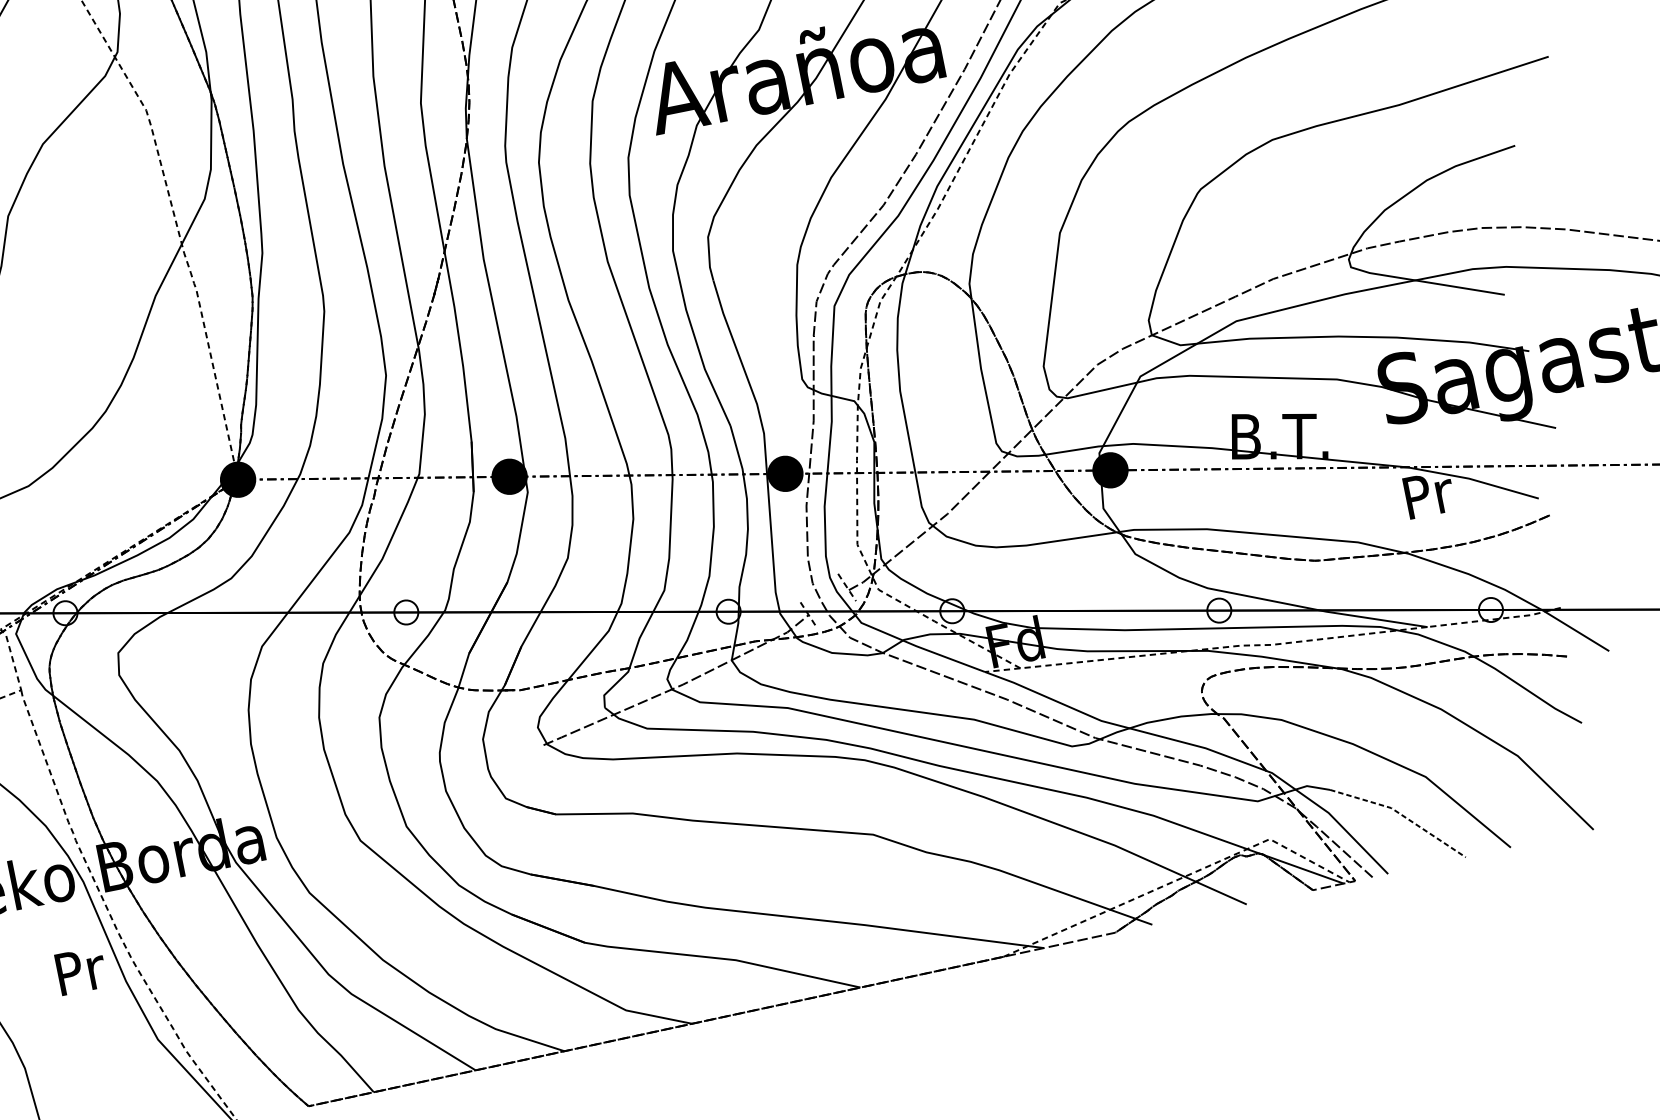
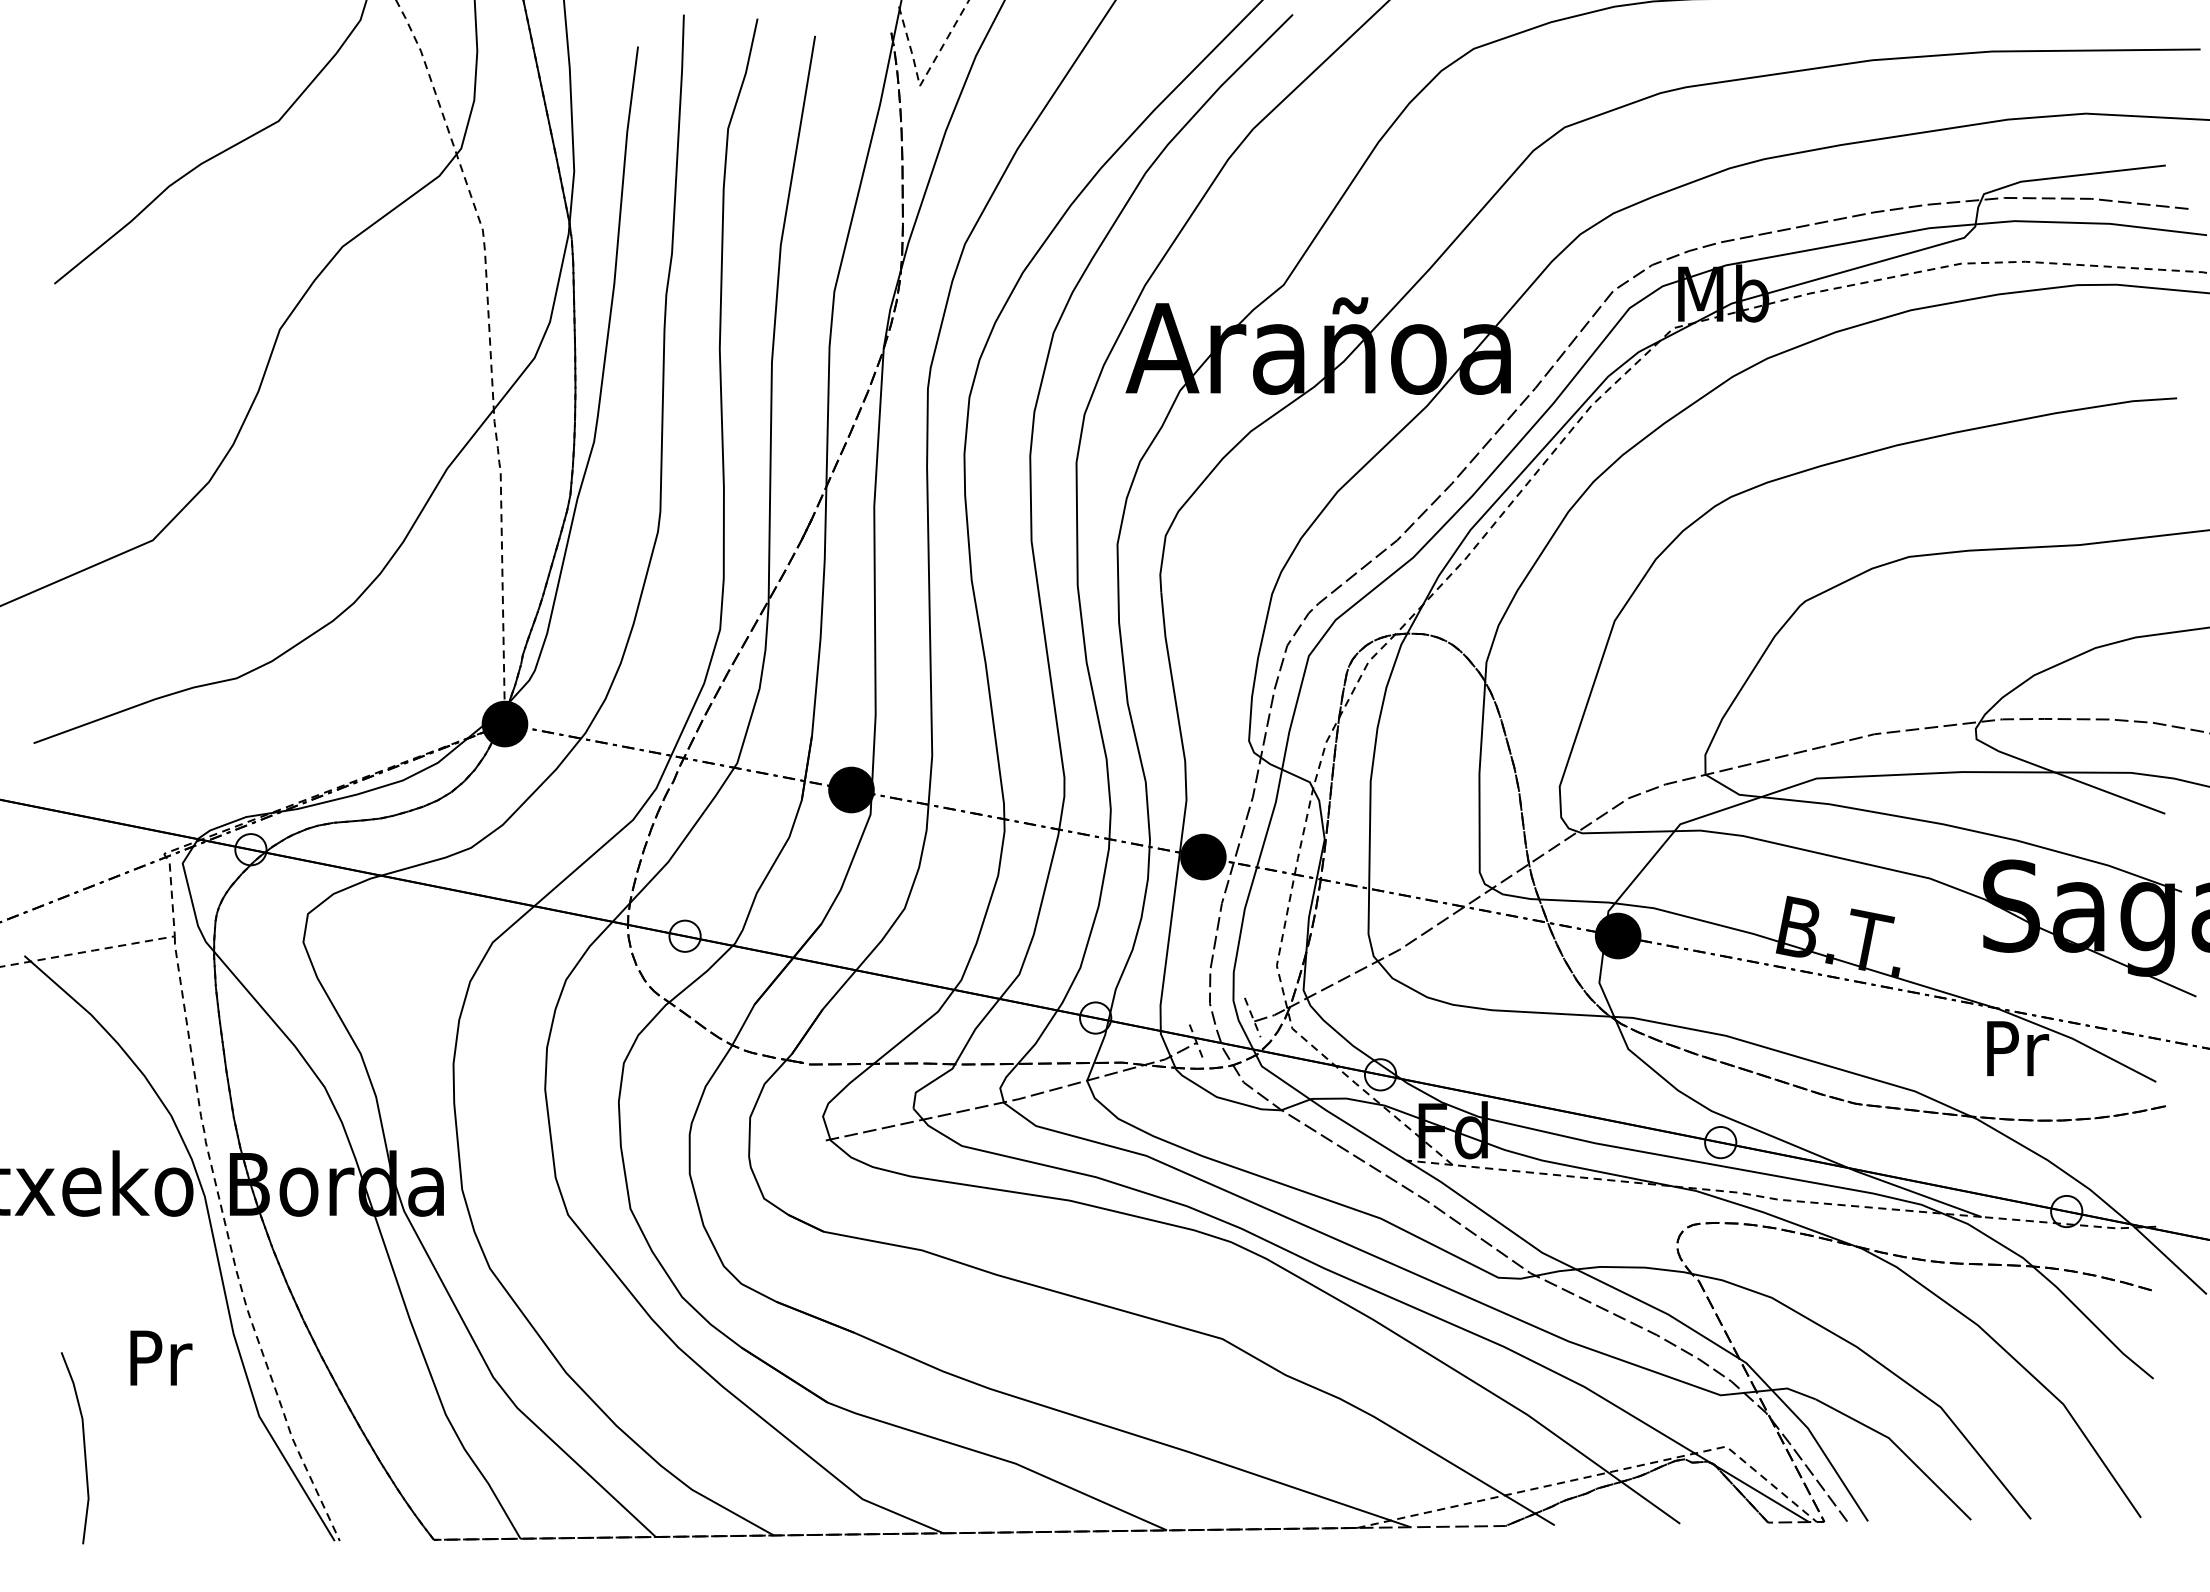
line: (1401, 815) -> (1900, 1450), dashed -> solid
text: (81, 970) -> (161, 1357), moved

